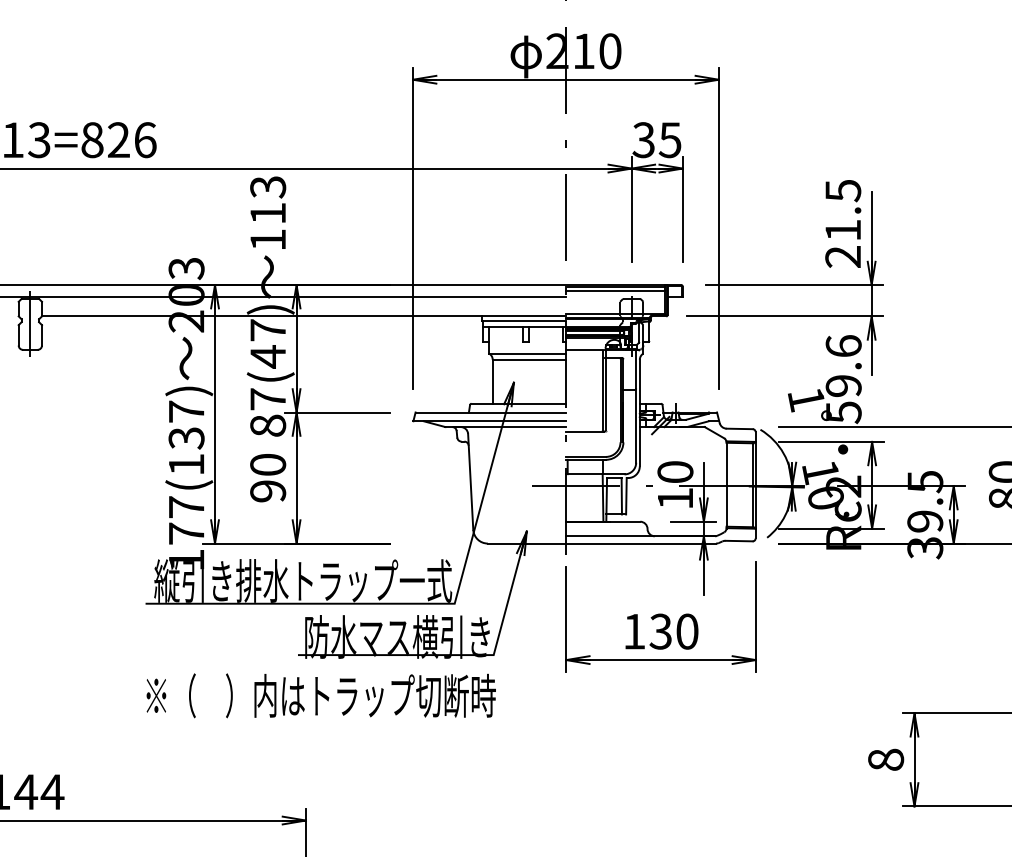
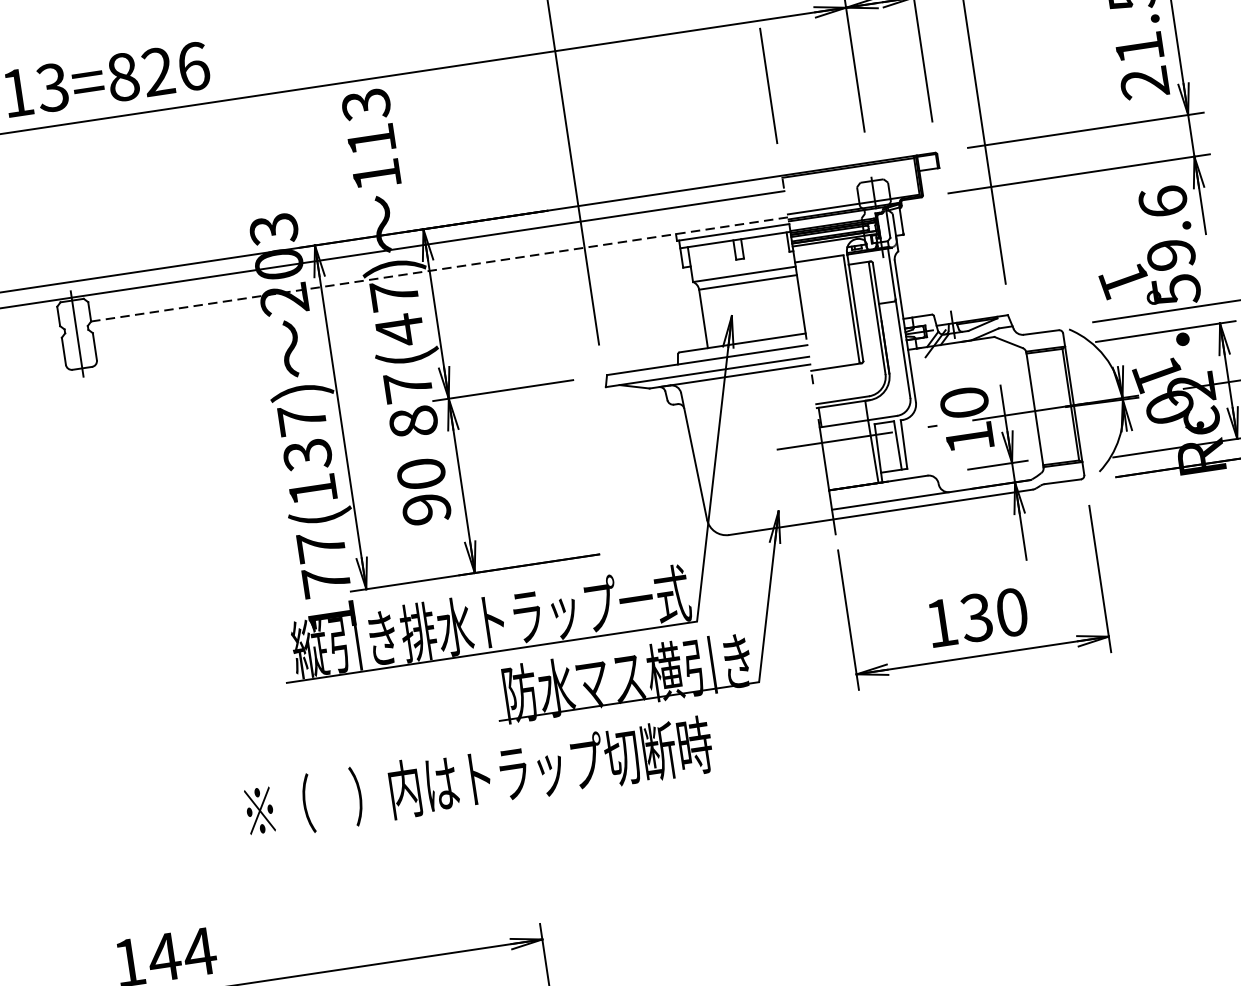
line: (615, 290) -> (848, 173), removed
line: (304, 316) -> (440, 269), solid -> dashed
text: (320, 695) -> (478, 777), moved

